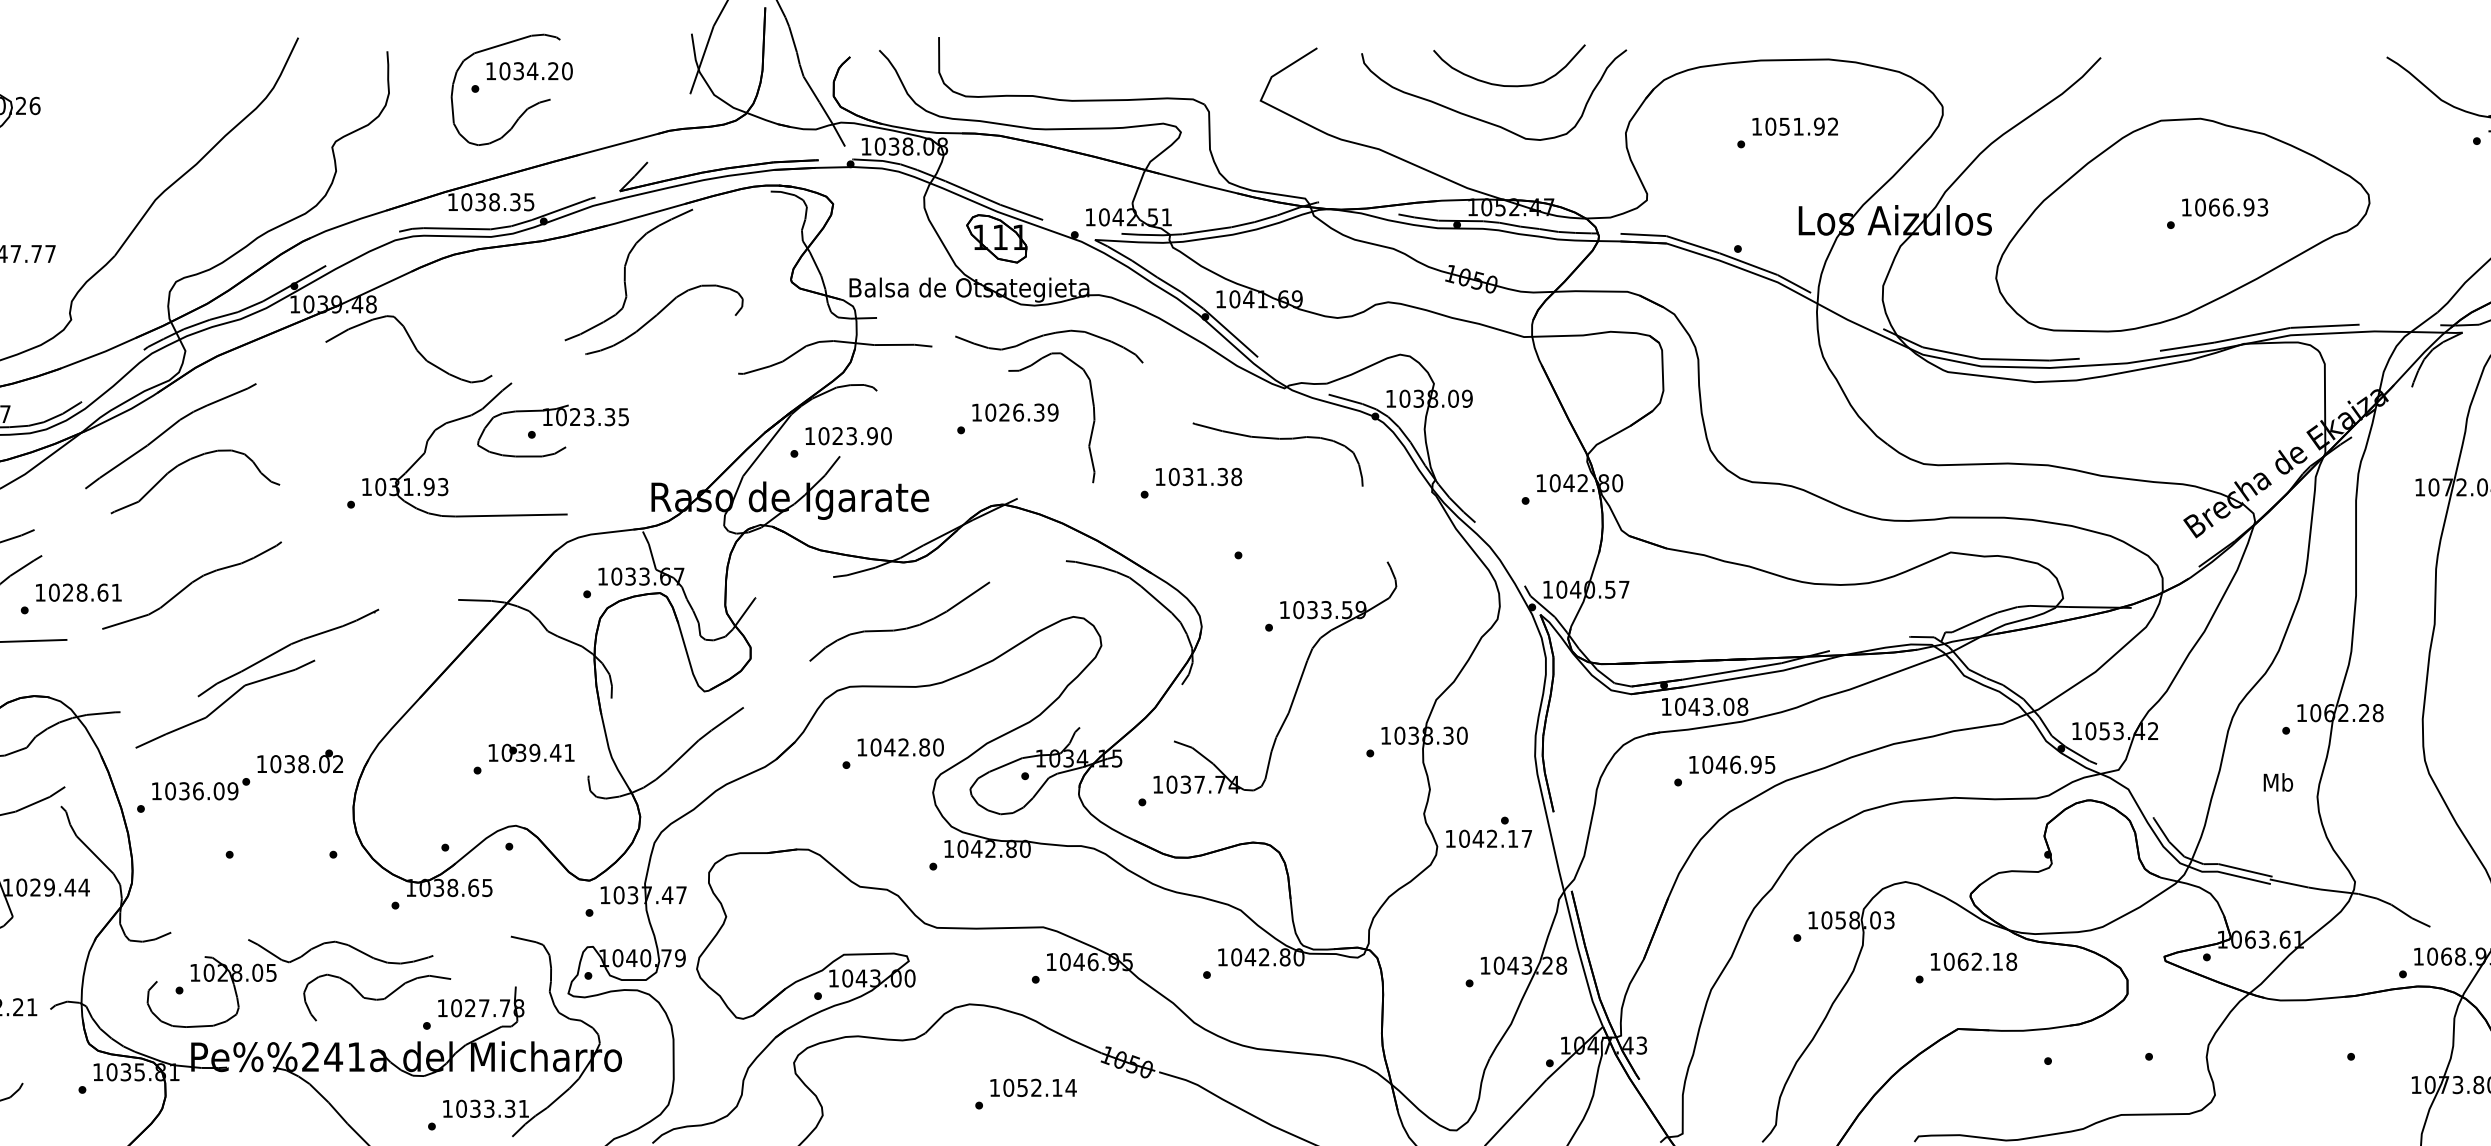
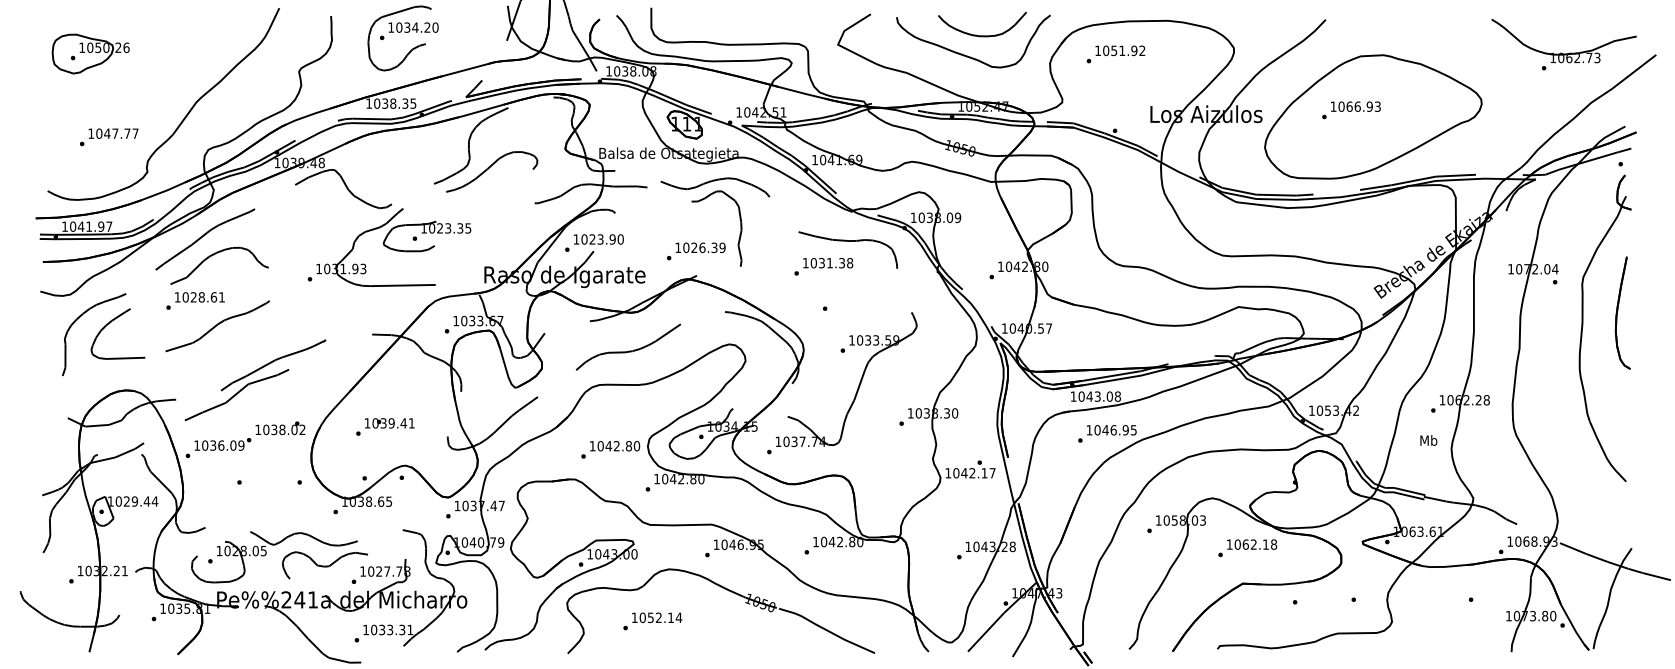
text: (1786, 133) -> (1115, 54), moved
text: (2217, 213) -> (1351, 110), moved
text: (1008, 418) -> (696, 251), moved
text: (1190, 482) -> (823, 266), moved
text: (71, 598) -> (195, 300), moved
text: (892, 753) -> (610, 449), moved
text: (524, 758) -> (385, 426), moved
text: (1025, 1094) -> (652, 621), moved

